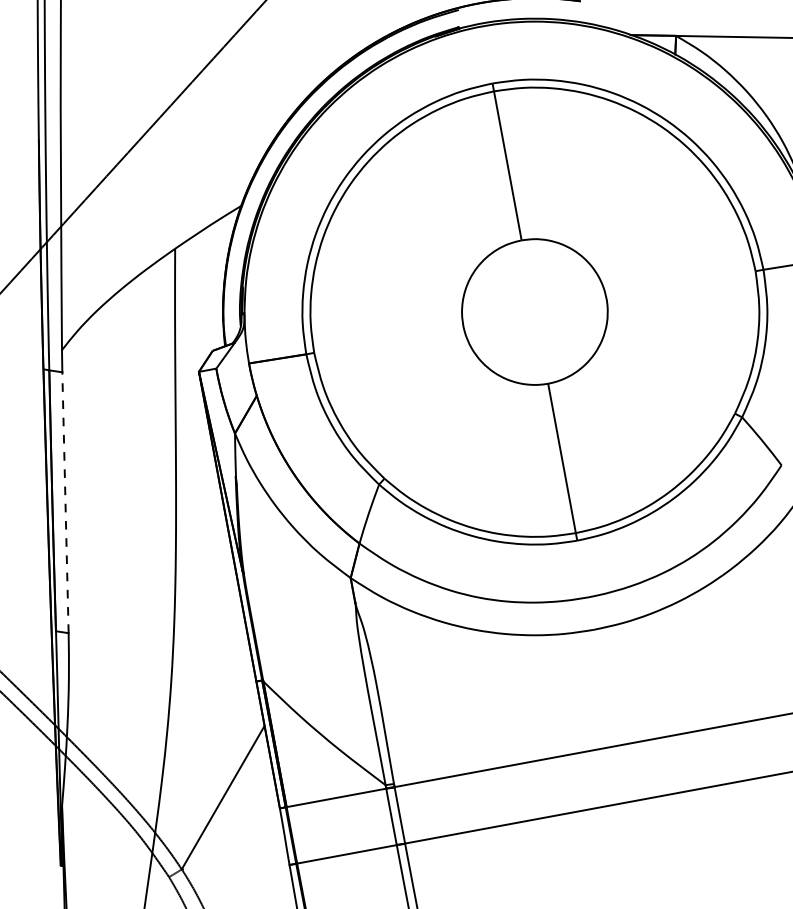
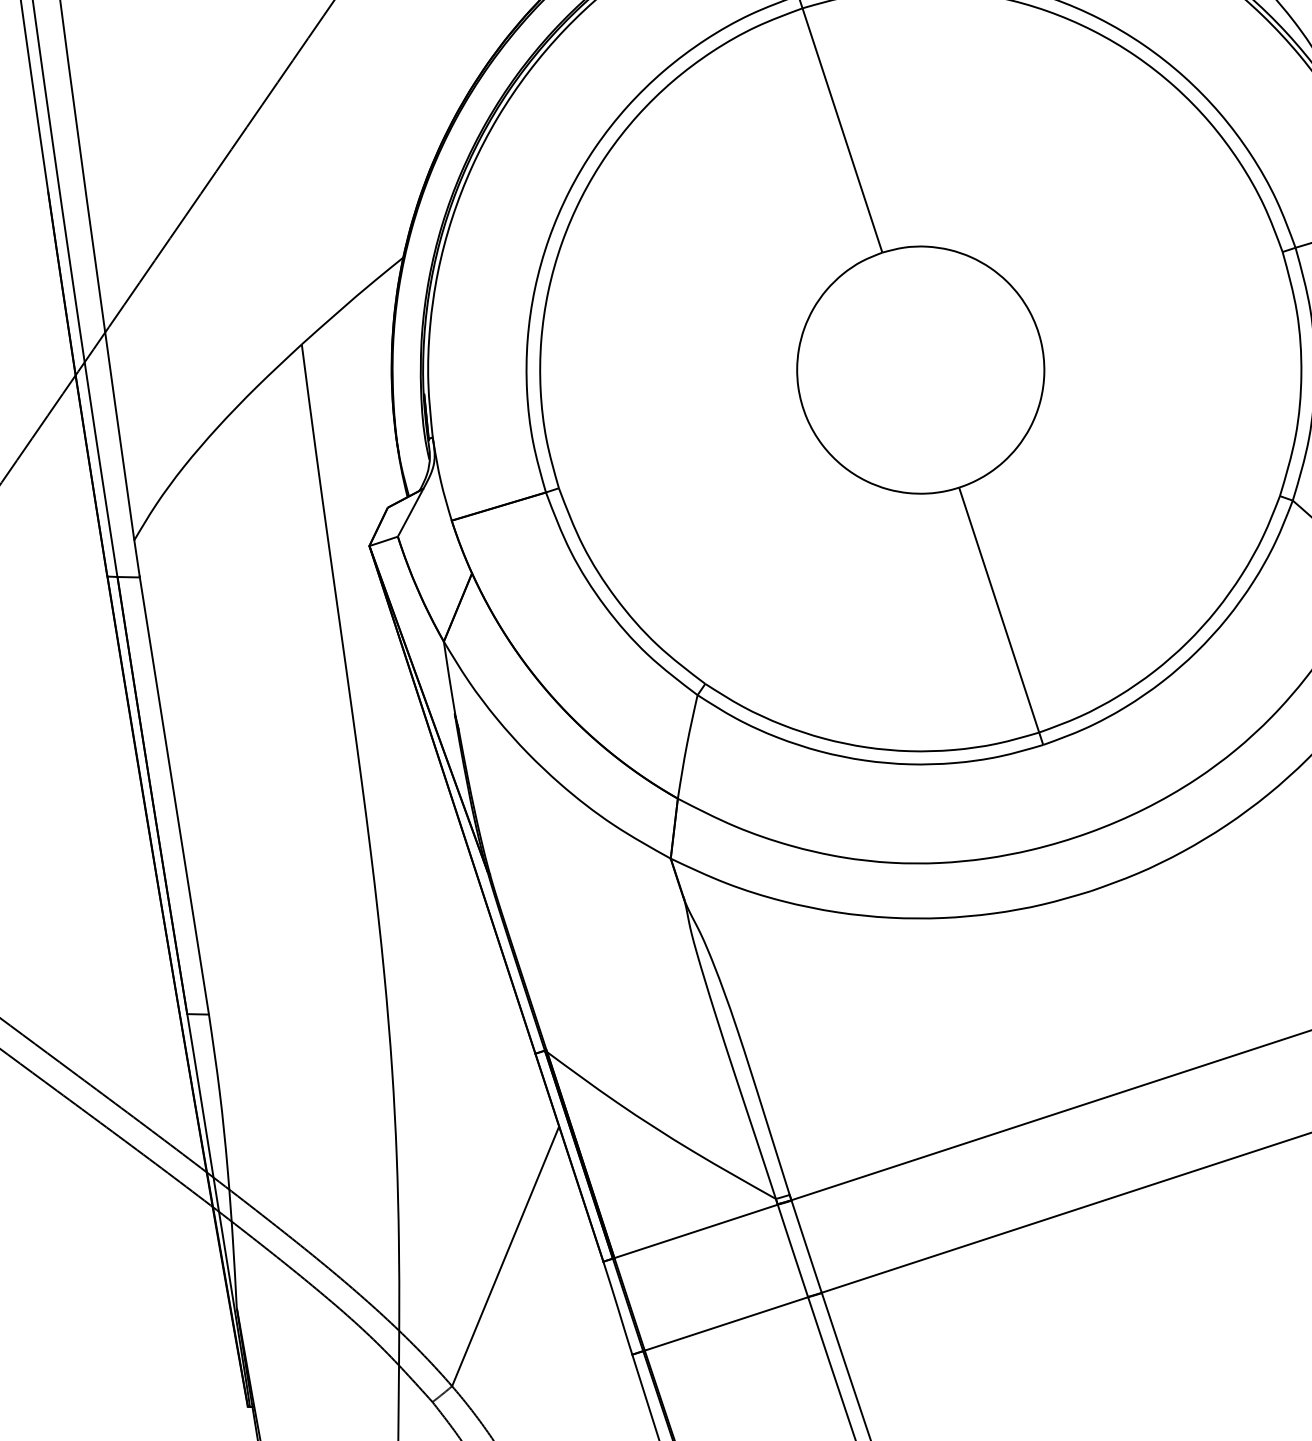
line: (65, 502) -> (174, 795), dashed -> solid

